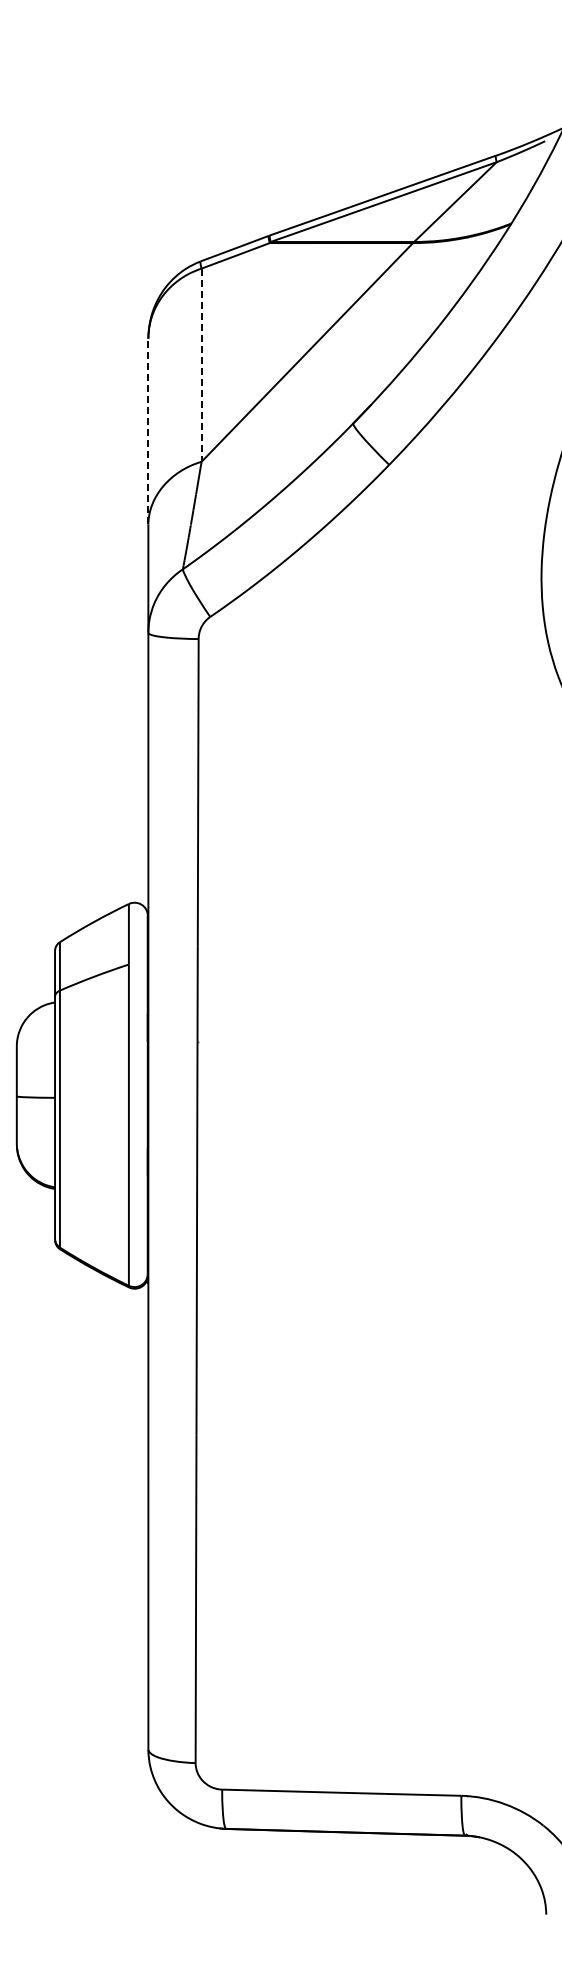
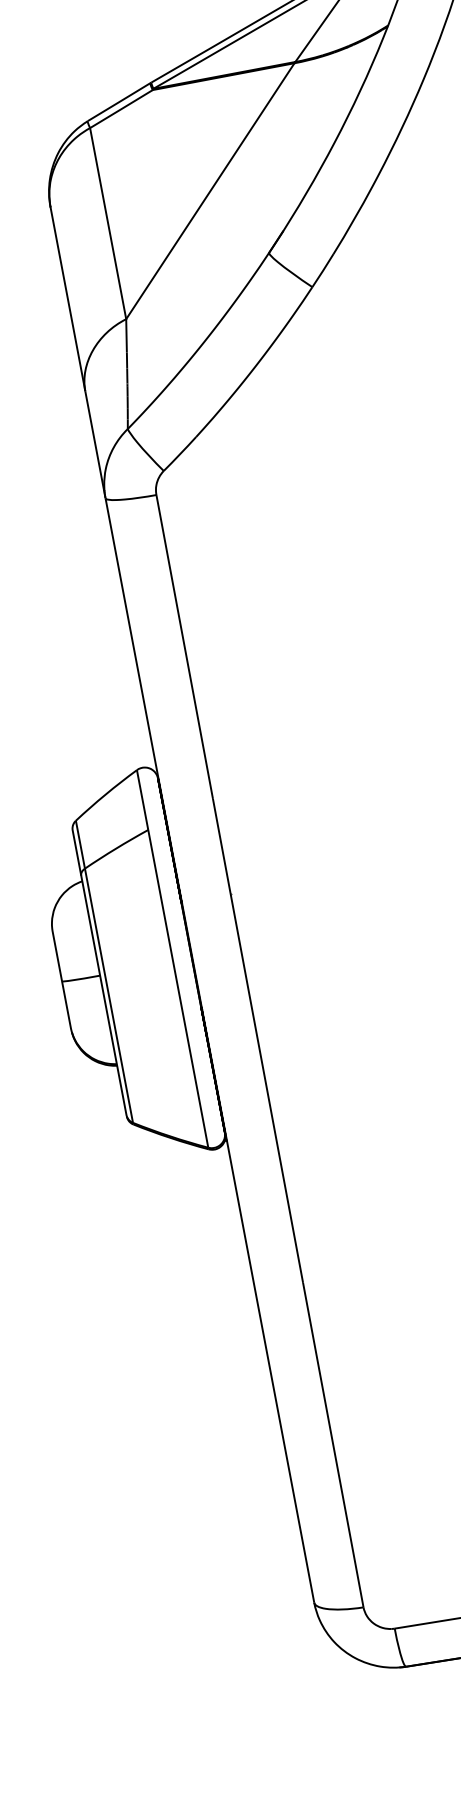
line: (201, 365) -> (108, 223), dashed -> solid
line: (148, 431) -> (68, 299), dashed -> solid

